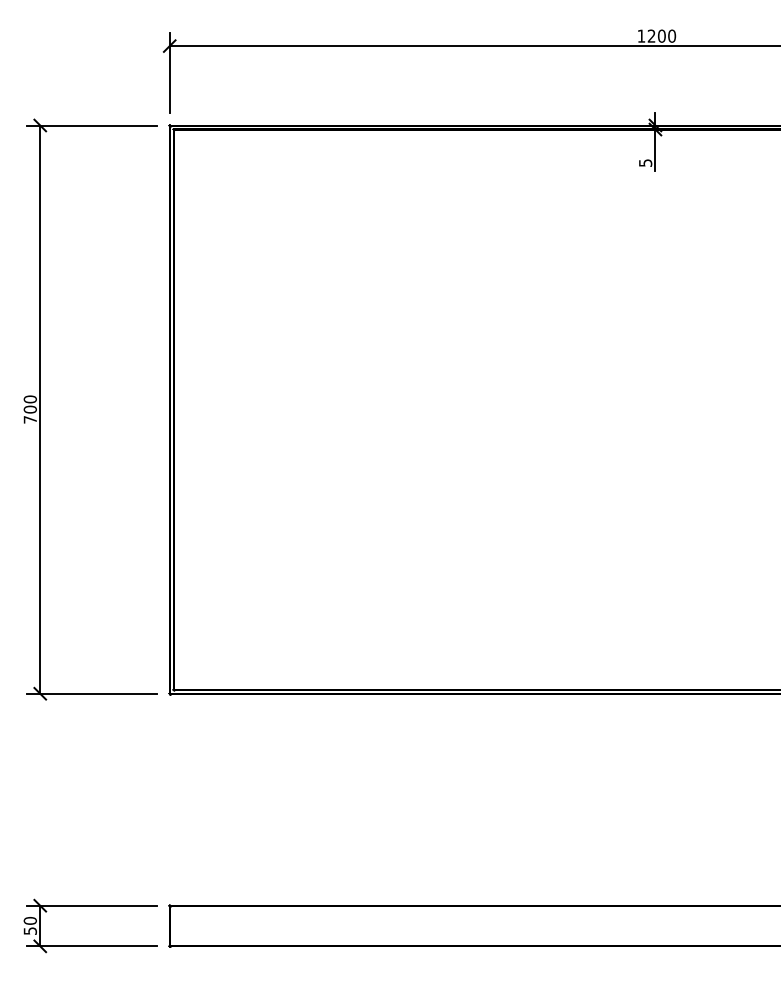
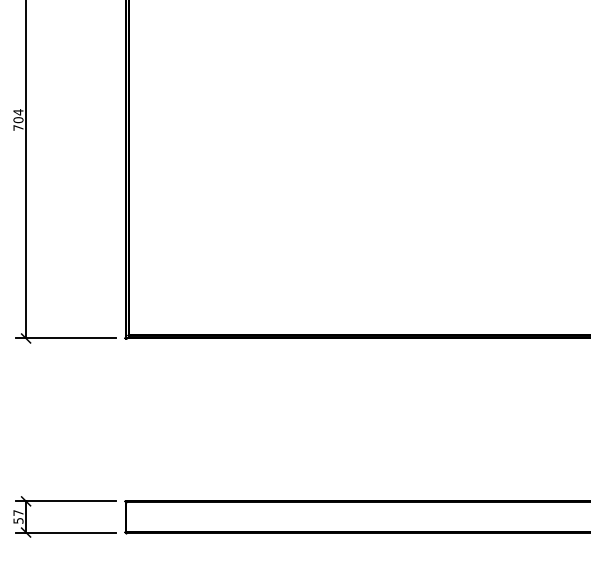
text: (29, 399) -> (17, 112), 700 -> 704
text: (29, 920) -> (17, 512), 50 -> 57

